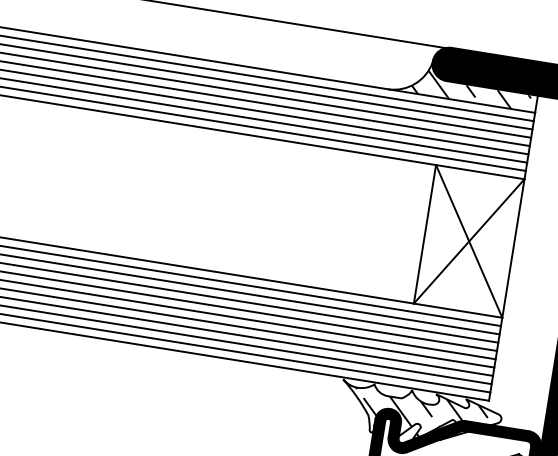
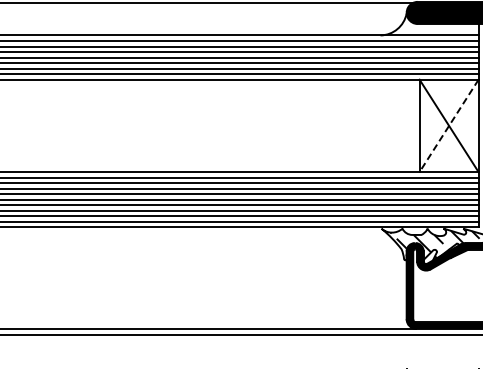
hatch: (470, 90) -> (434, 27), removed
line: (469, 240) -> (449, 125), solid -> dashed

